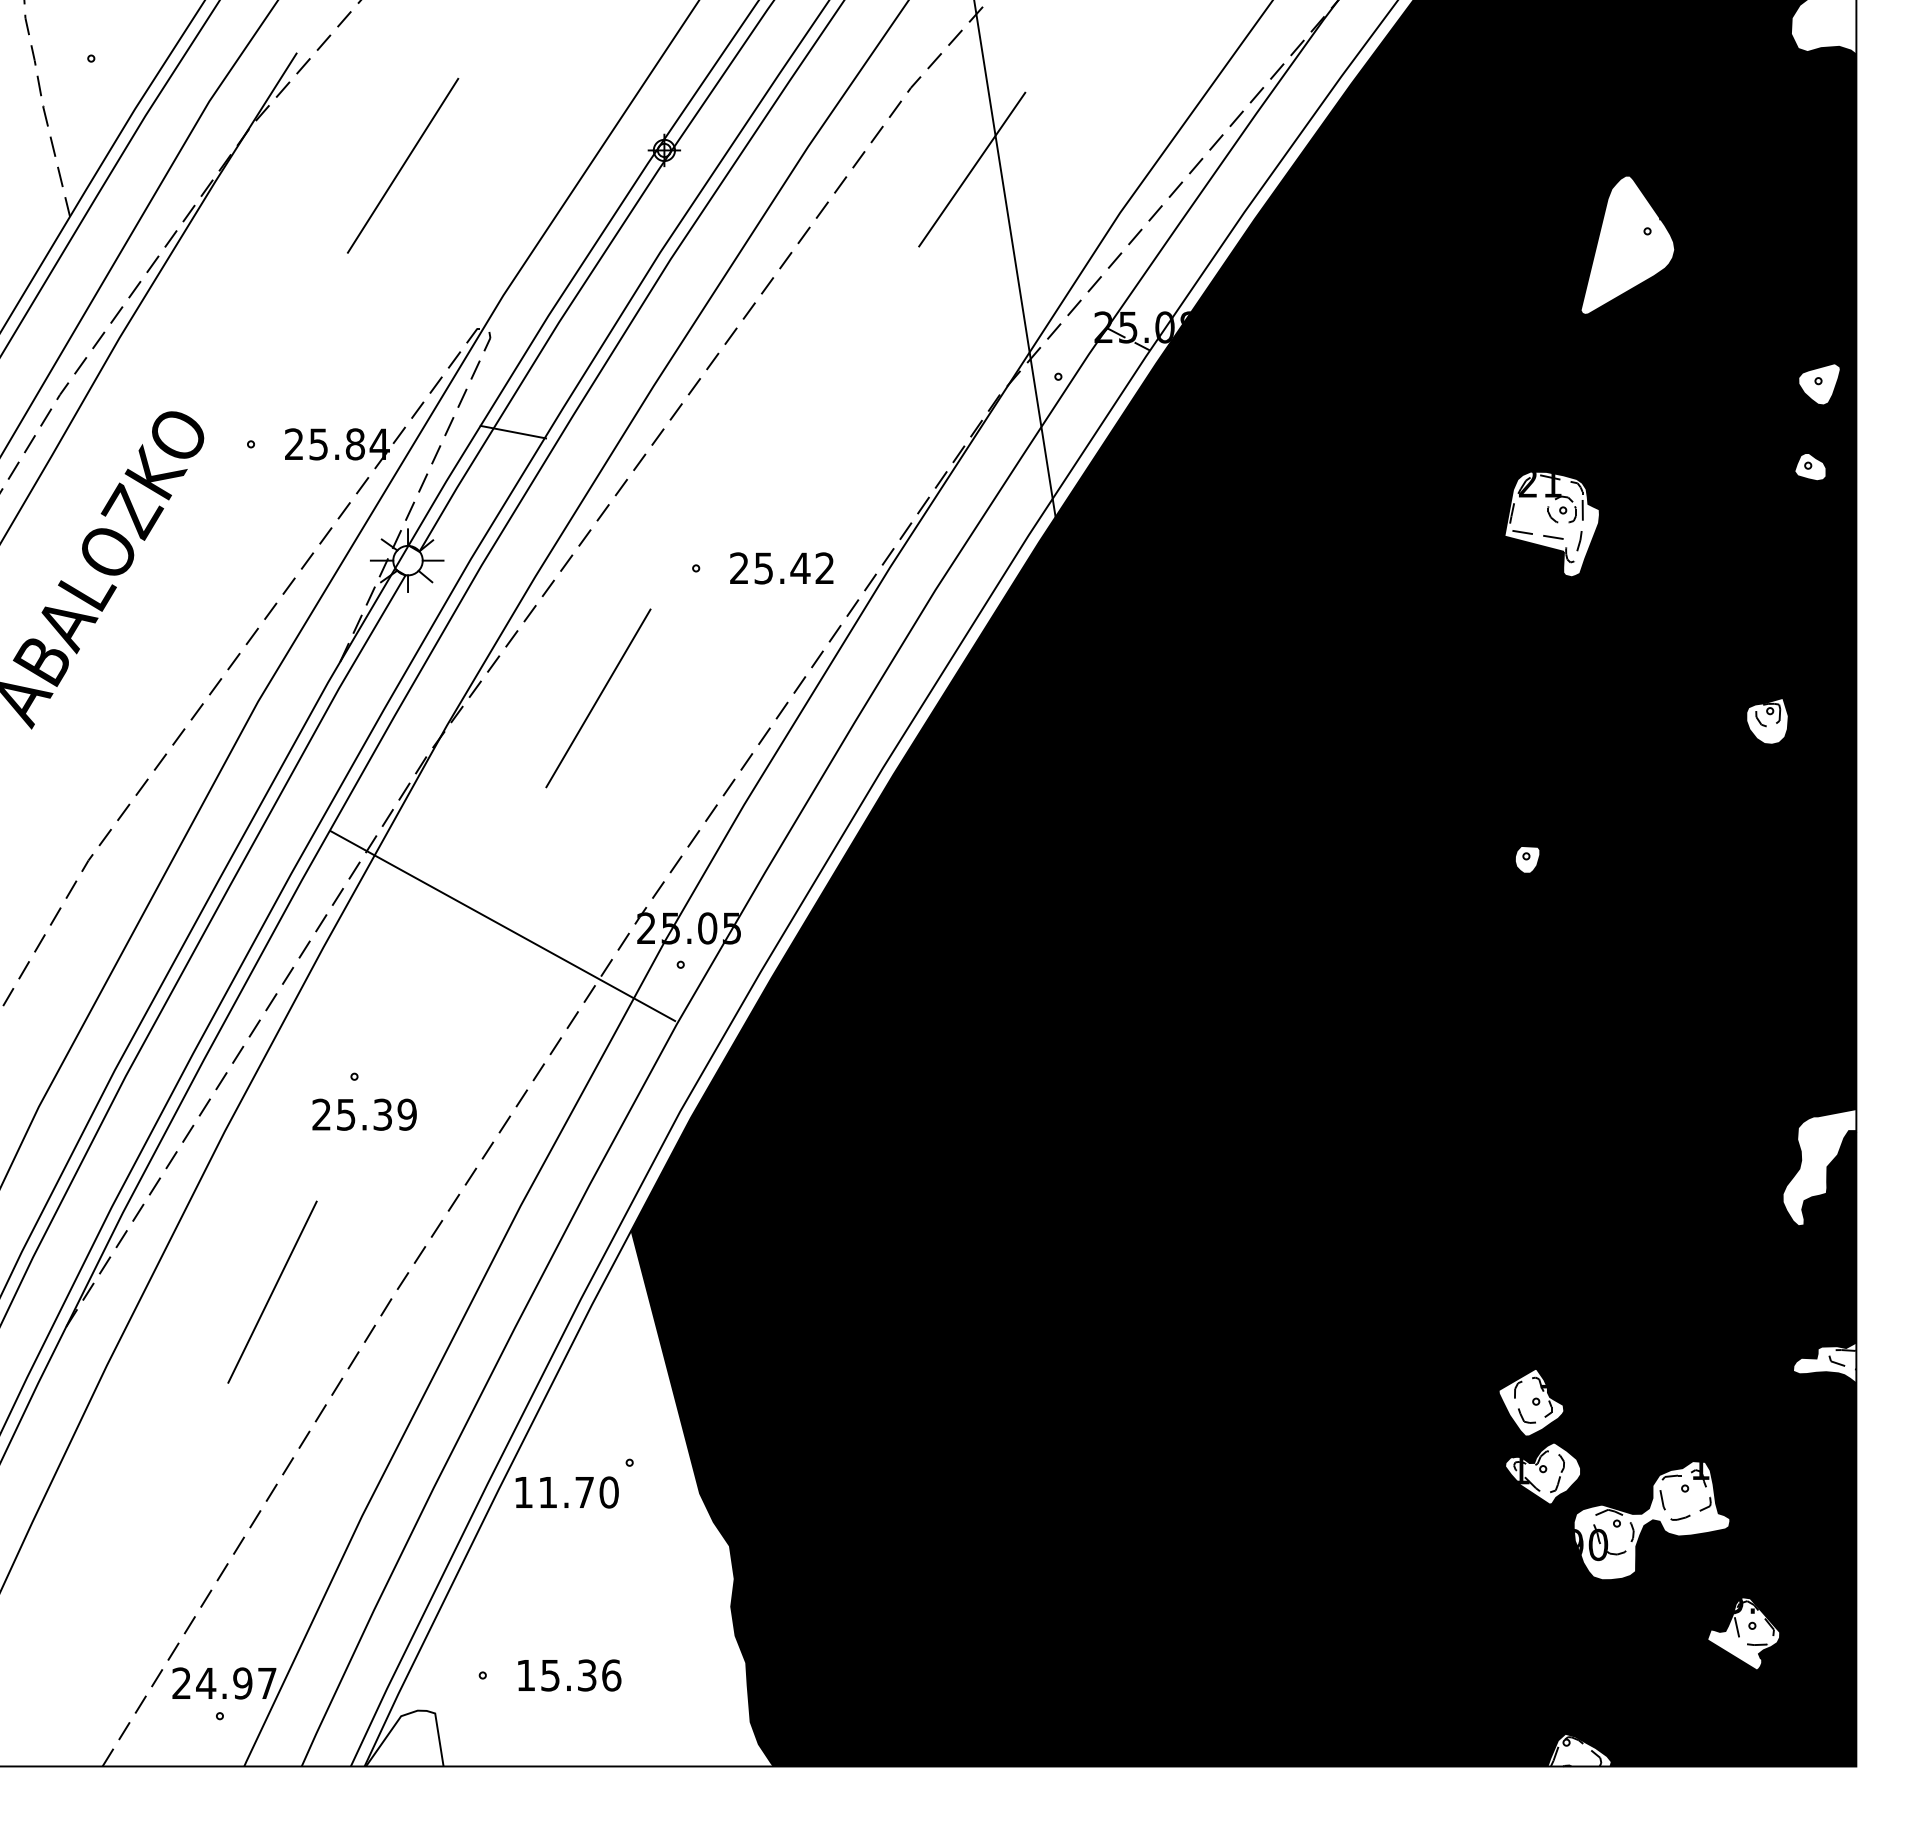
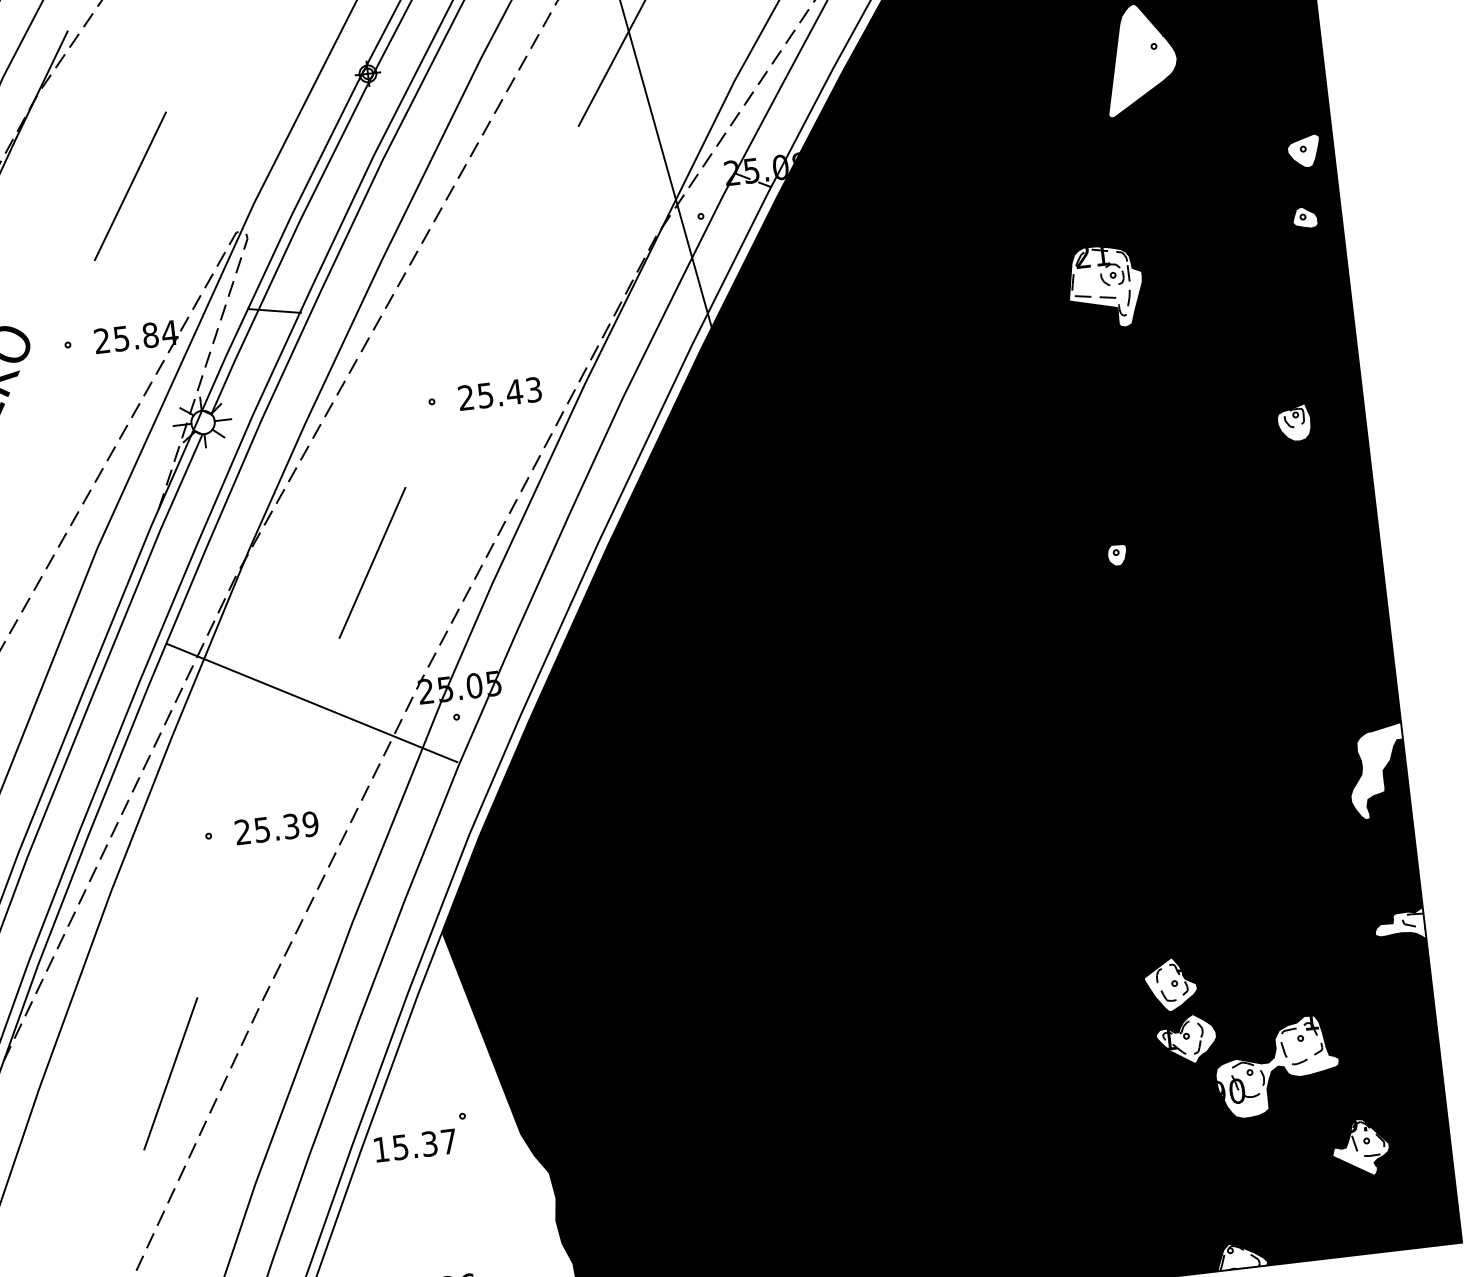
line: (403, 165) -> (130, 186), moved
text: (824, 568) -> (533, 389), 25.42 -> 25.43
line: (598, 698) -> (372, 563), moved
text: (364, 1114) -> (276, 827), moved
line: (272, 1291) -> (170, 1073), moved
text: (578, 1492) -> (424, 1144), 11.70 -> 15.37

